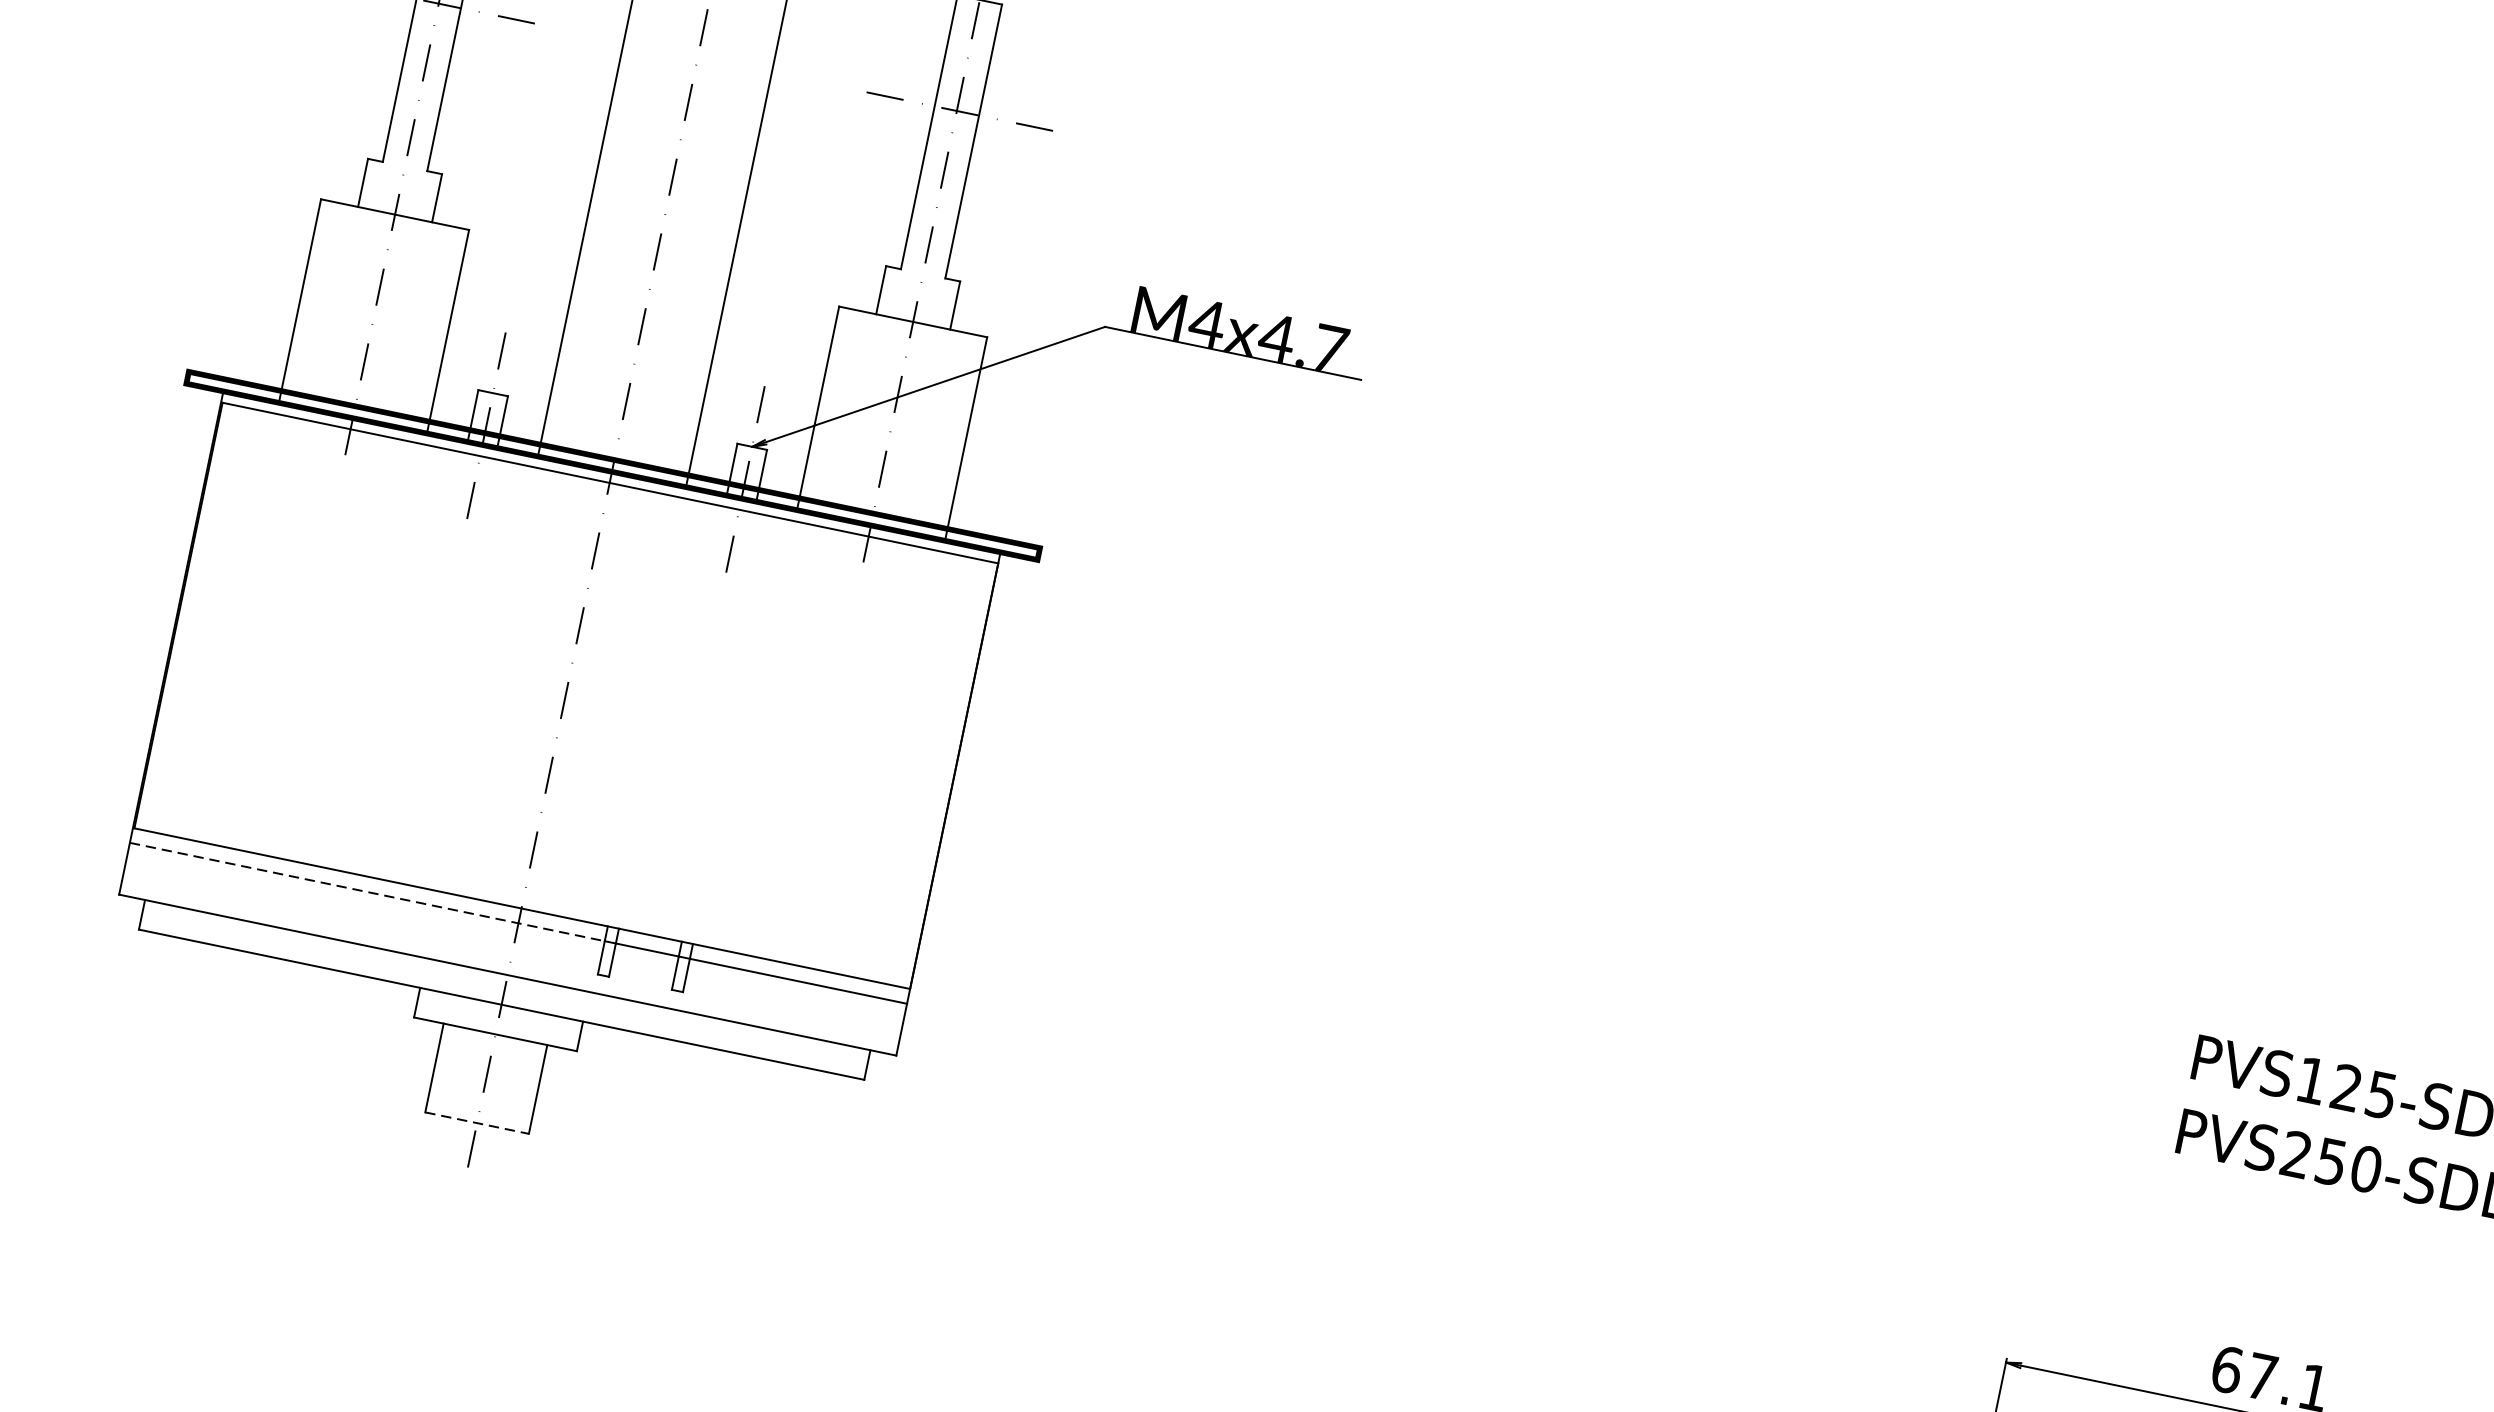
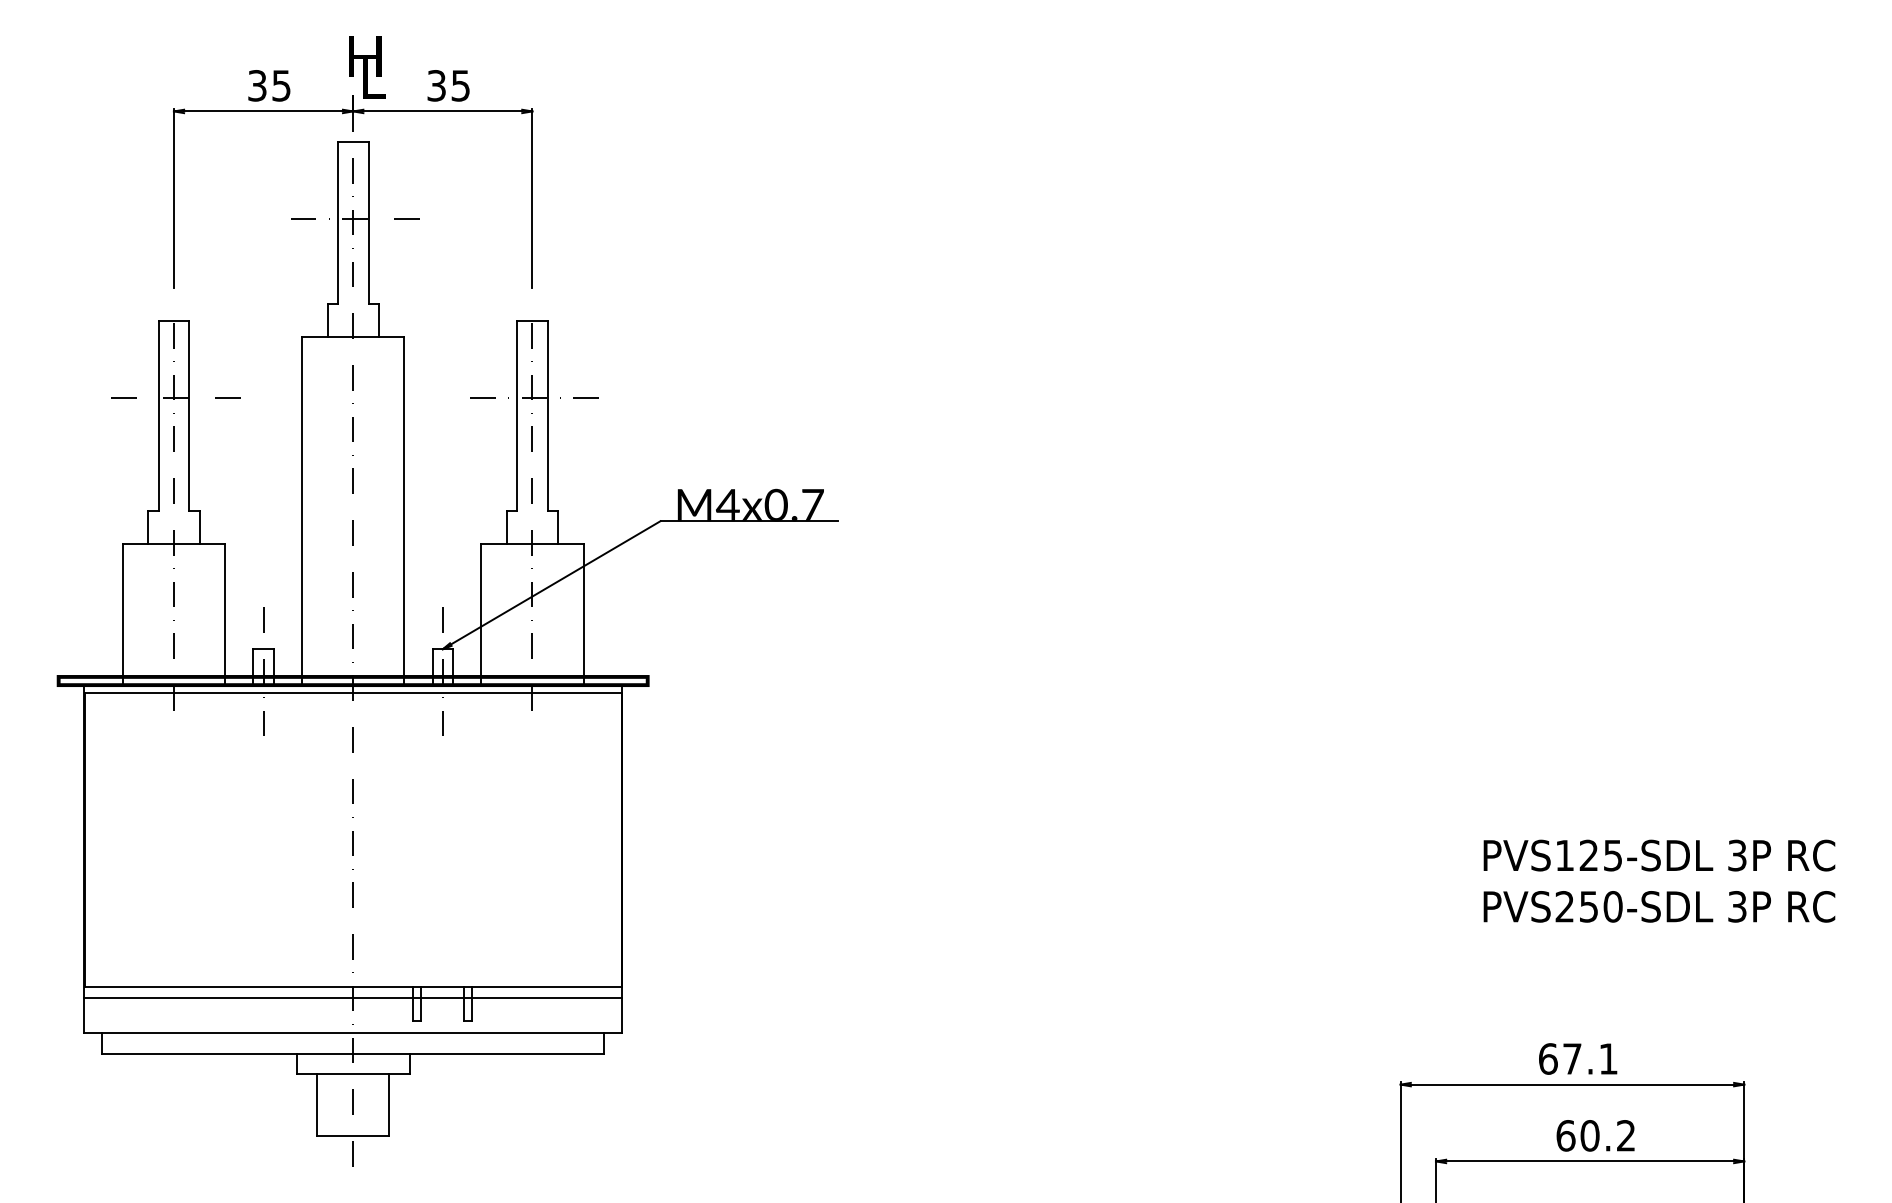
text: (1276, 335) -> (775, 503), M4x4.7 -> M4x0.7
line: (368, 892) -> (249, 997), dashed -> solid
line: (477, 1122) -> (353, 1135), dashed -> solid

